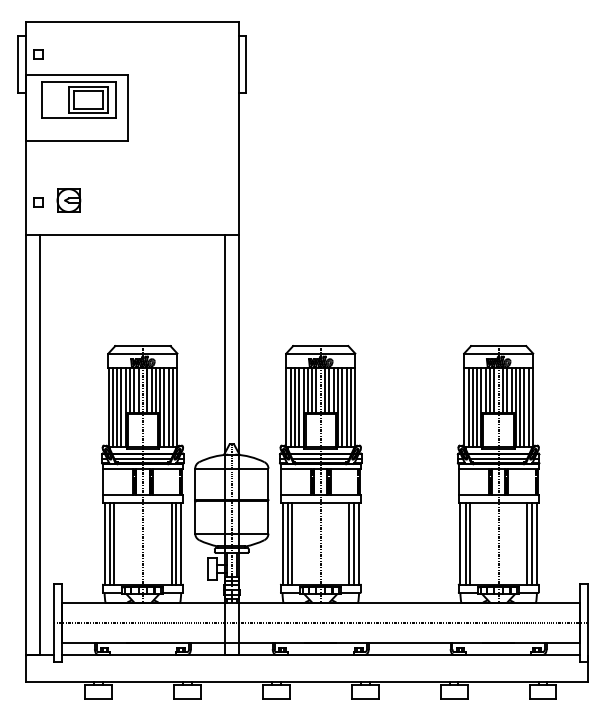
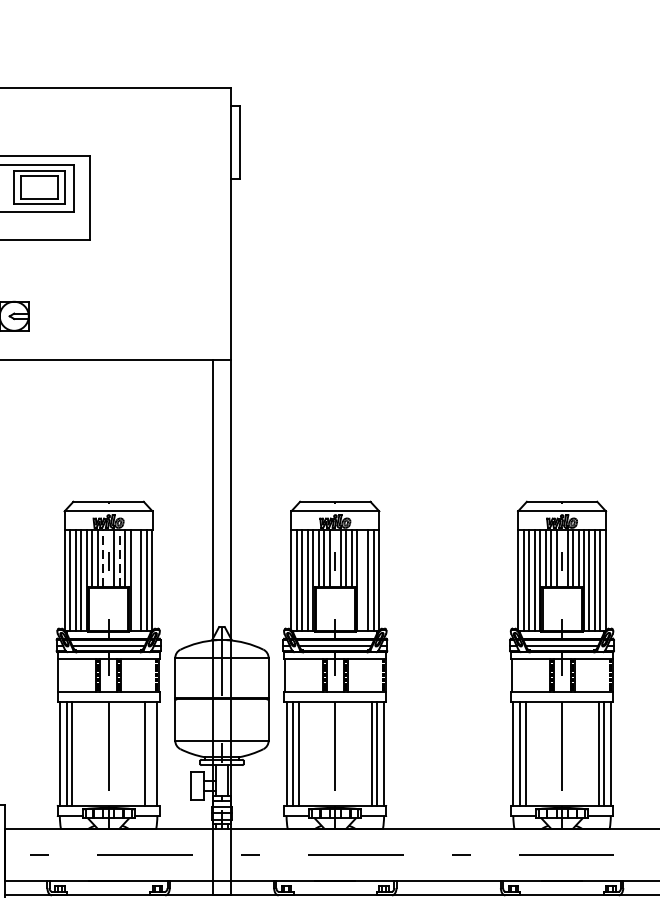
line: (138, 390) -> (102, 558), solid -> dashed
line: (151, 390) -> (119, 558), solid -> dashed
line: (164, 407) -> (136, 580), removed
line: (342, 407) -> (363, 580), removed
line: (175, 543) -> (150, 753), removed

